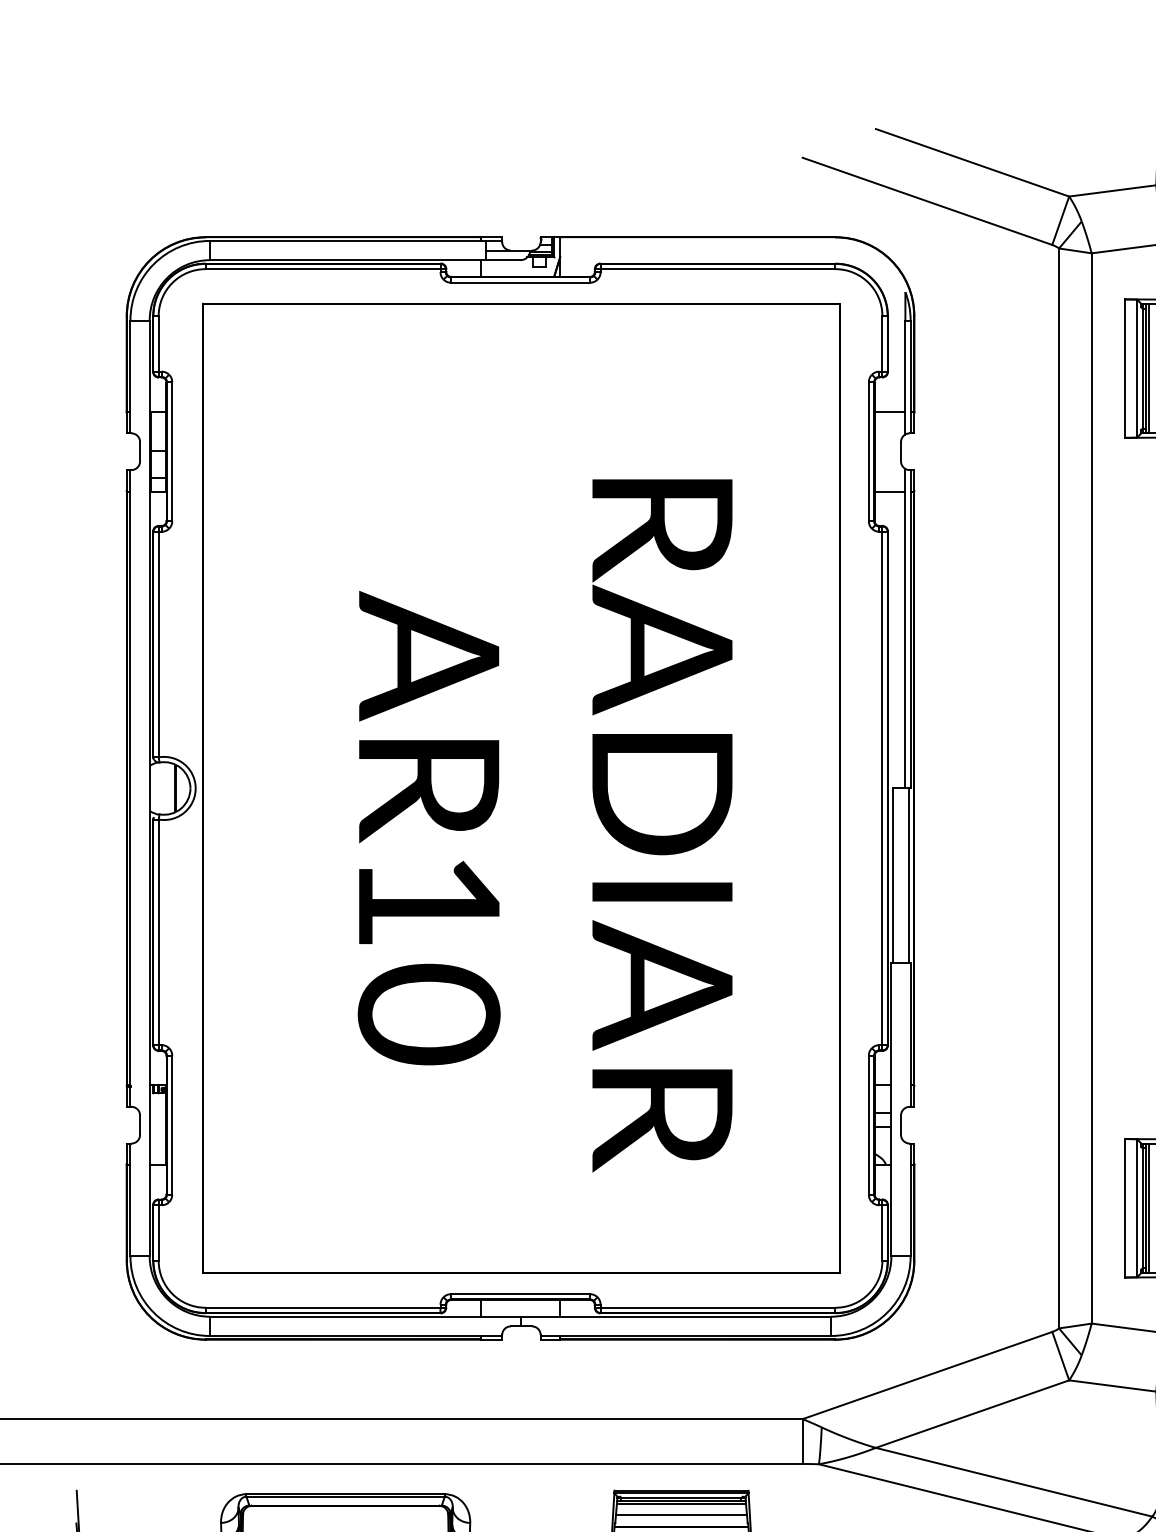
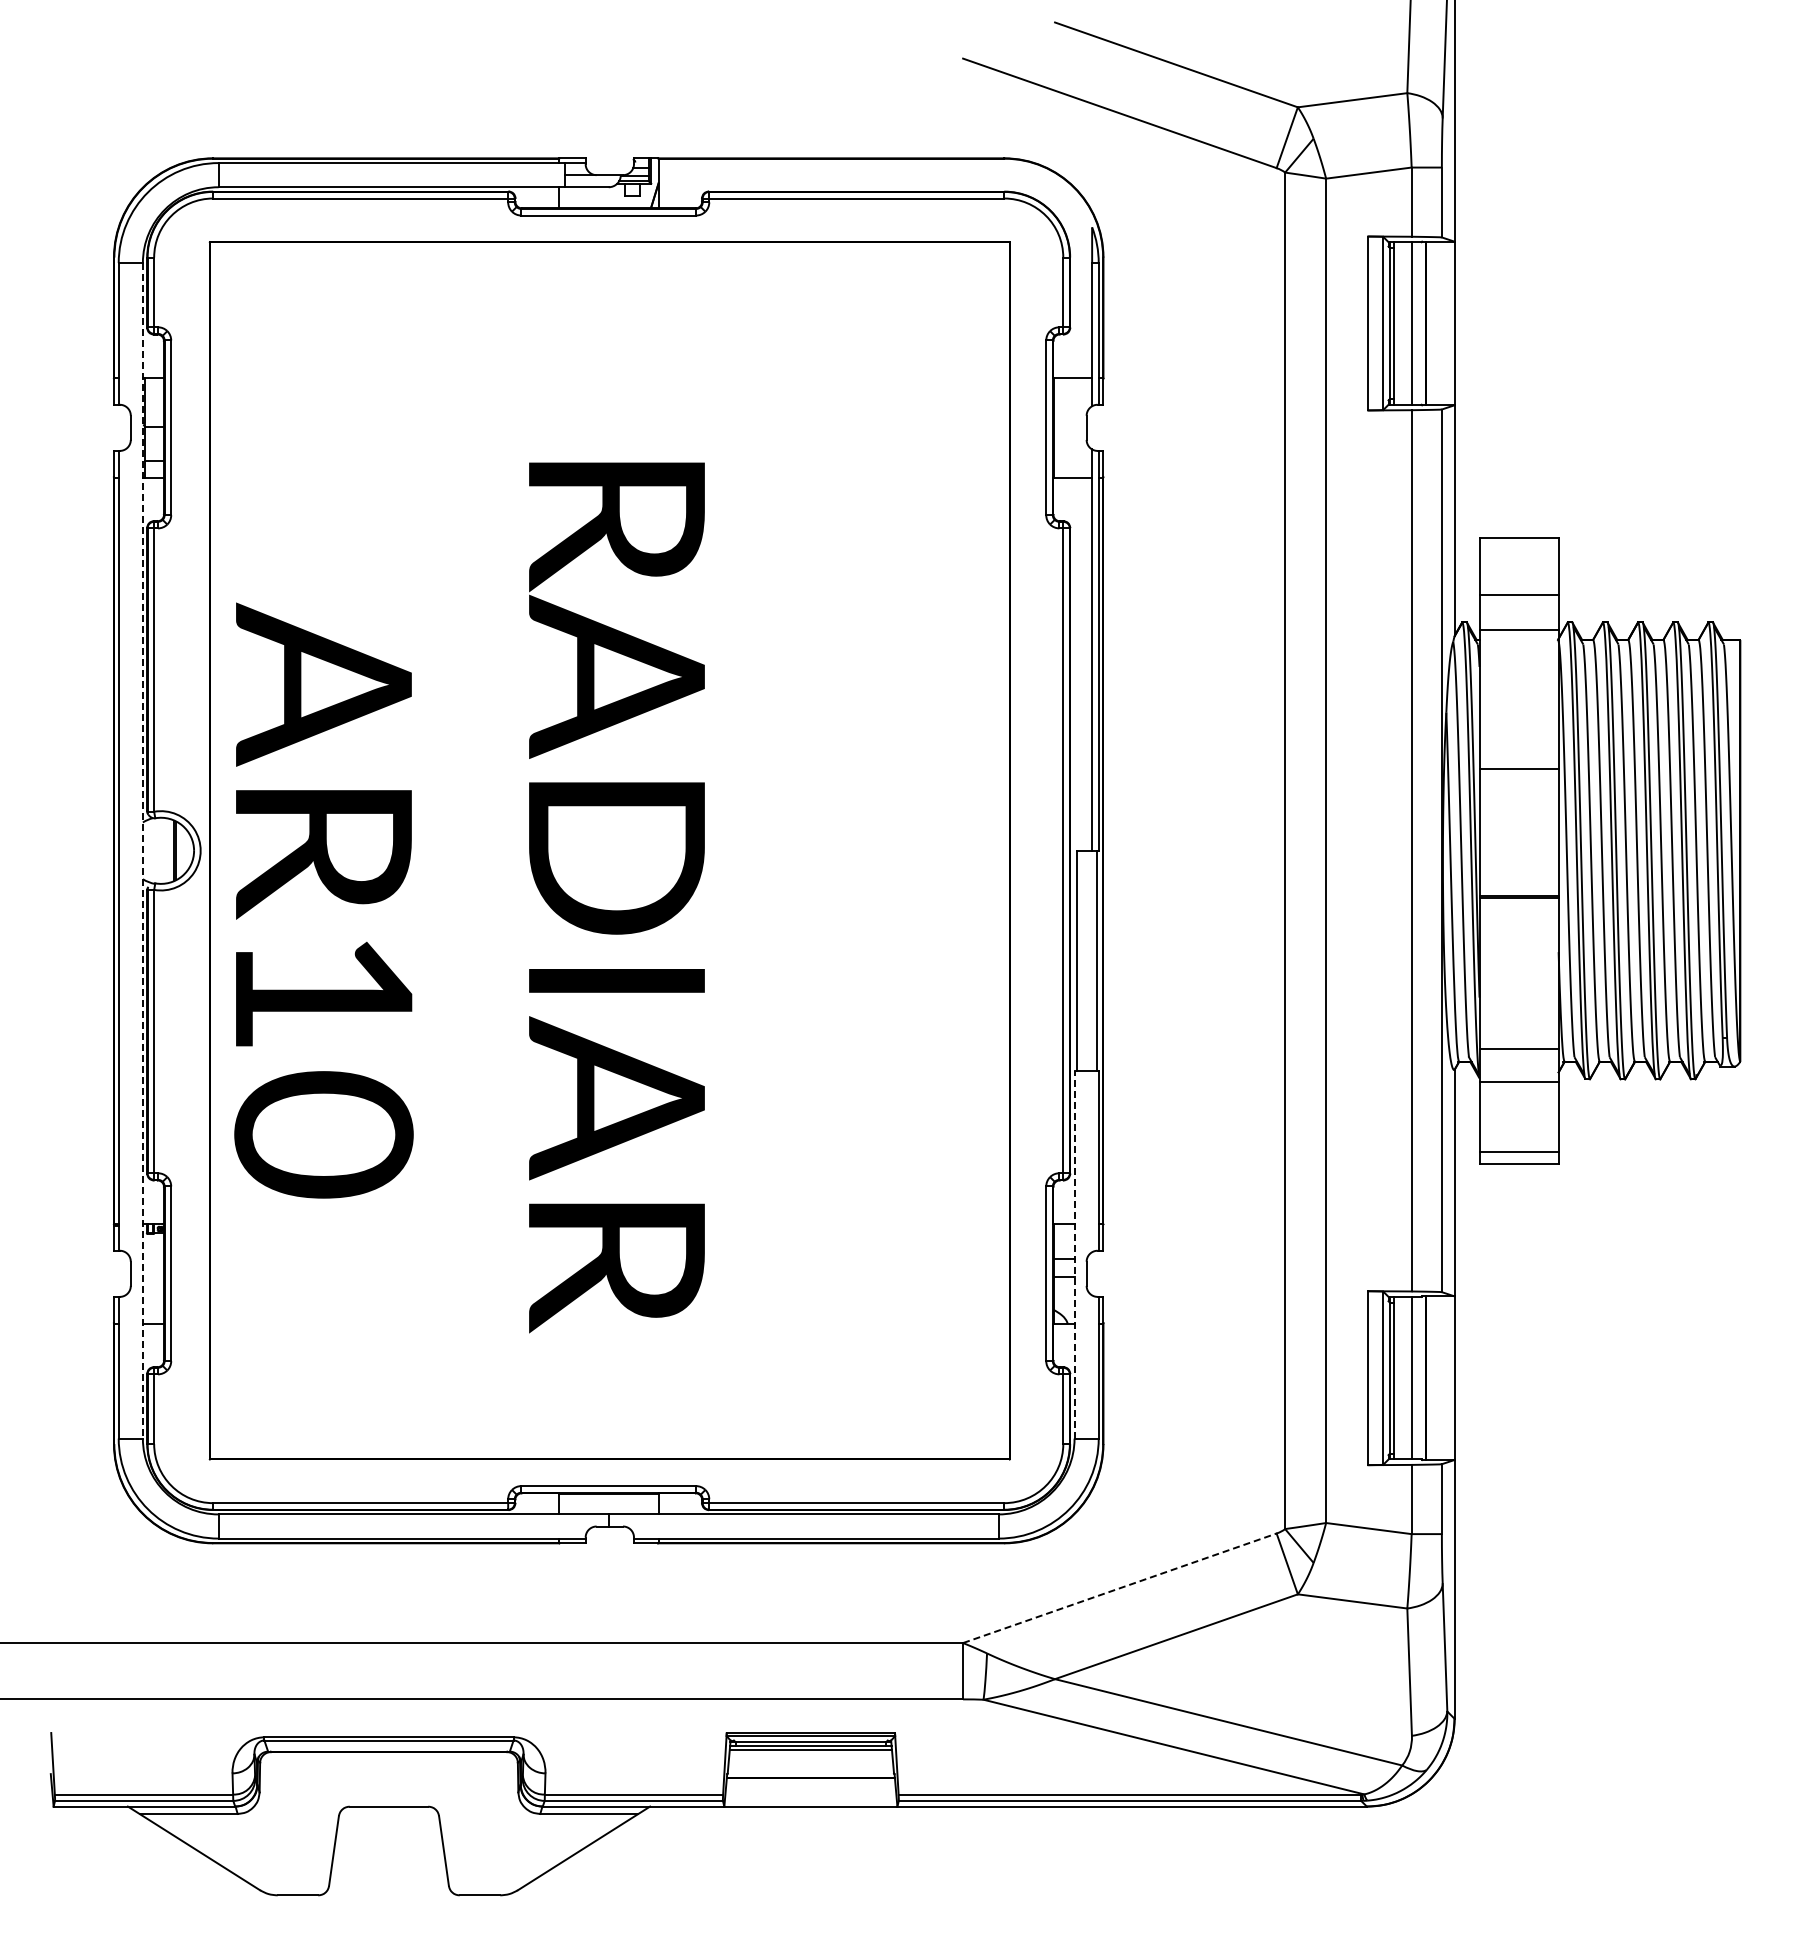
line: (1148, 368) -> (1397, 323), removed
line: (149, 788) -> (142, 850), solid -> dashed
text: (545, 825) -> (469, 897), moved
line: (891, 1109) -> (1074, 1254), solid -> dashed
line: (1148, 1207) -> (1397, 1377), removed
line: (927, 1375) -> (1120, 1588), solid -> dashed
line: (681, 1515) -> (810, 1763), removed

